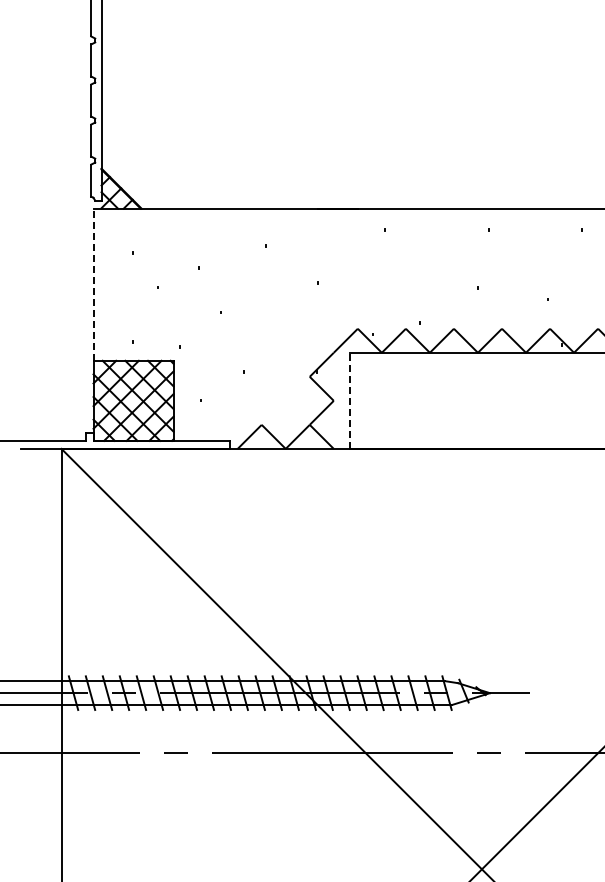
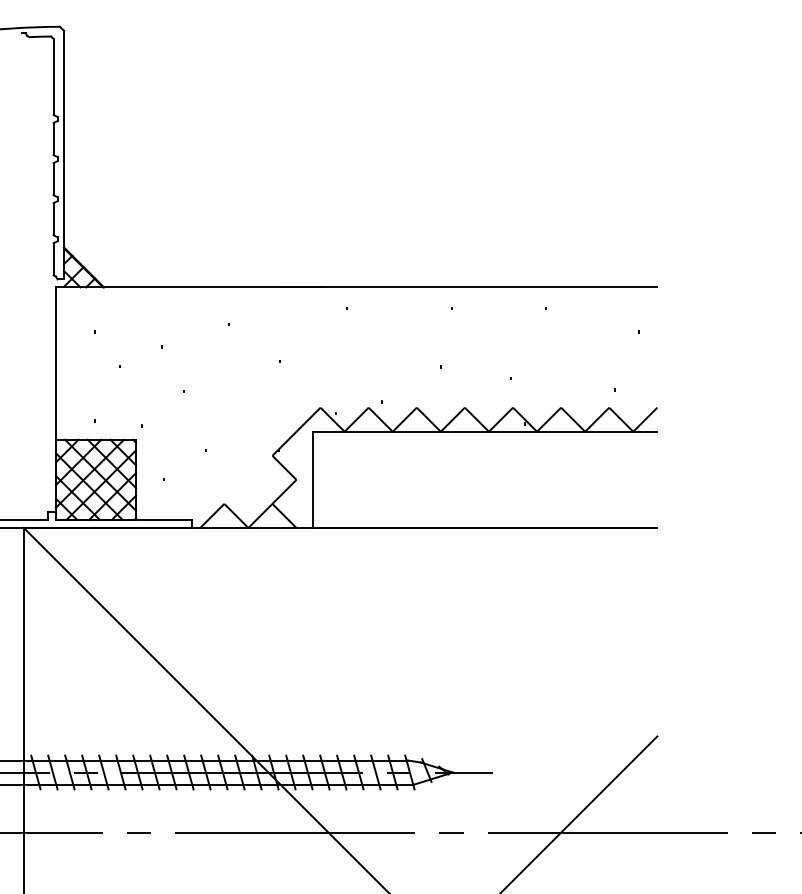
line: (93, 284) -> (55, 363), dashed -> solid
line: (349, 400) -> (312, 479), dashed -> solid

